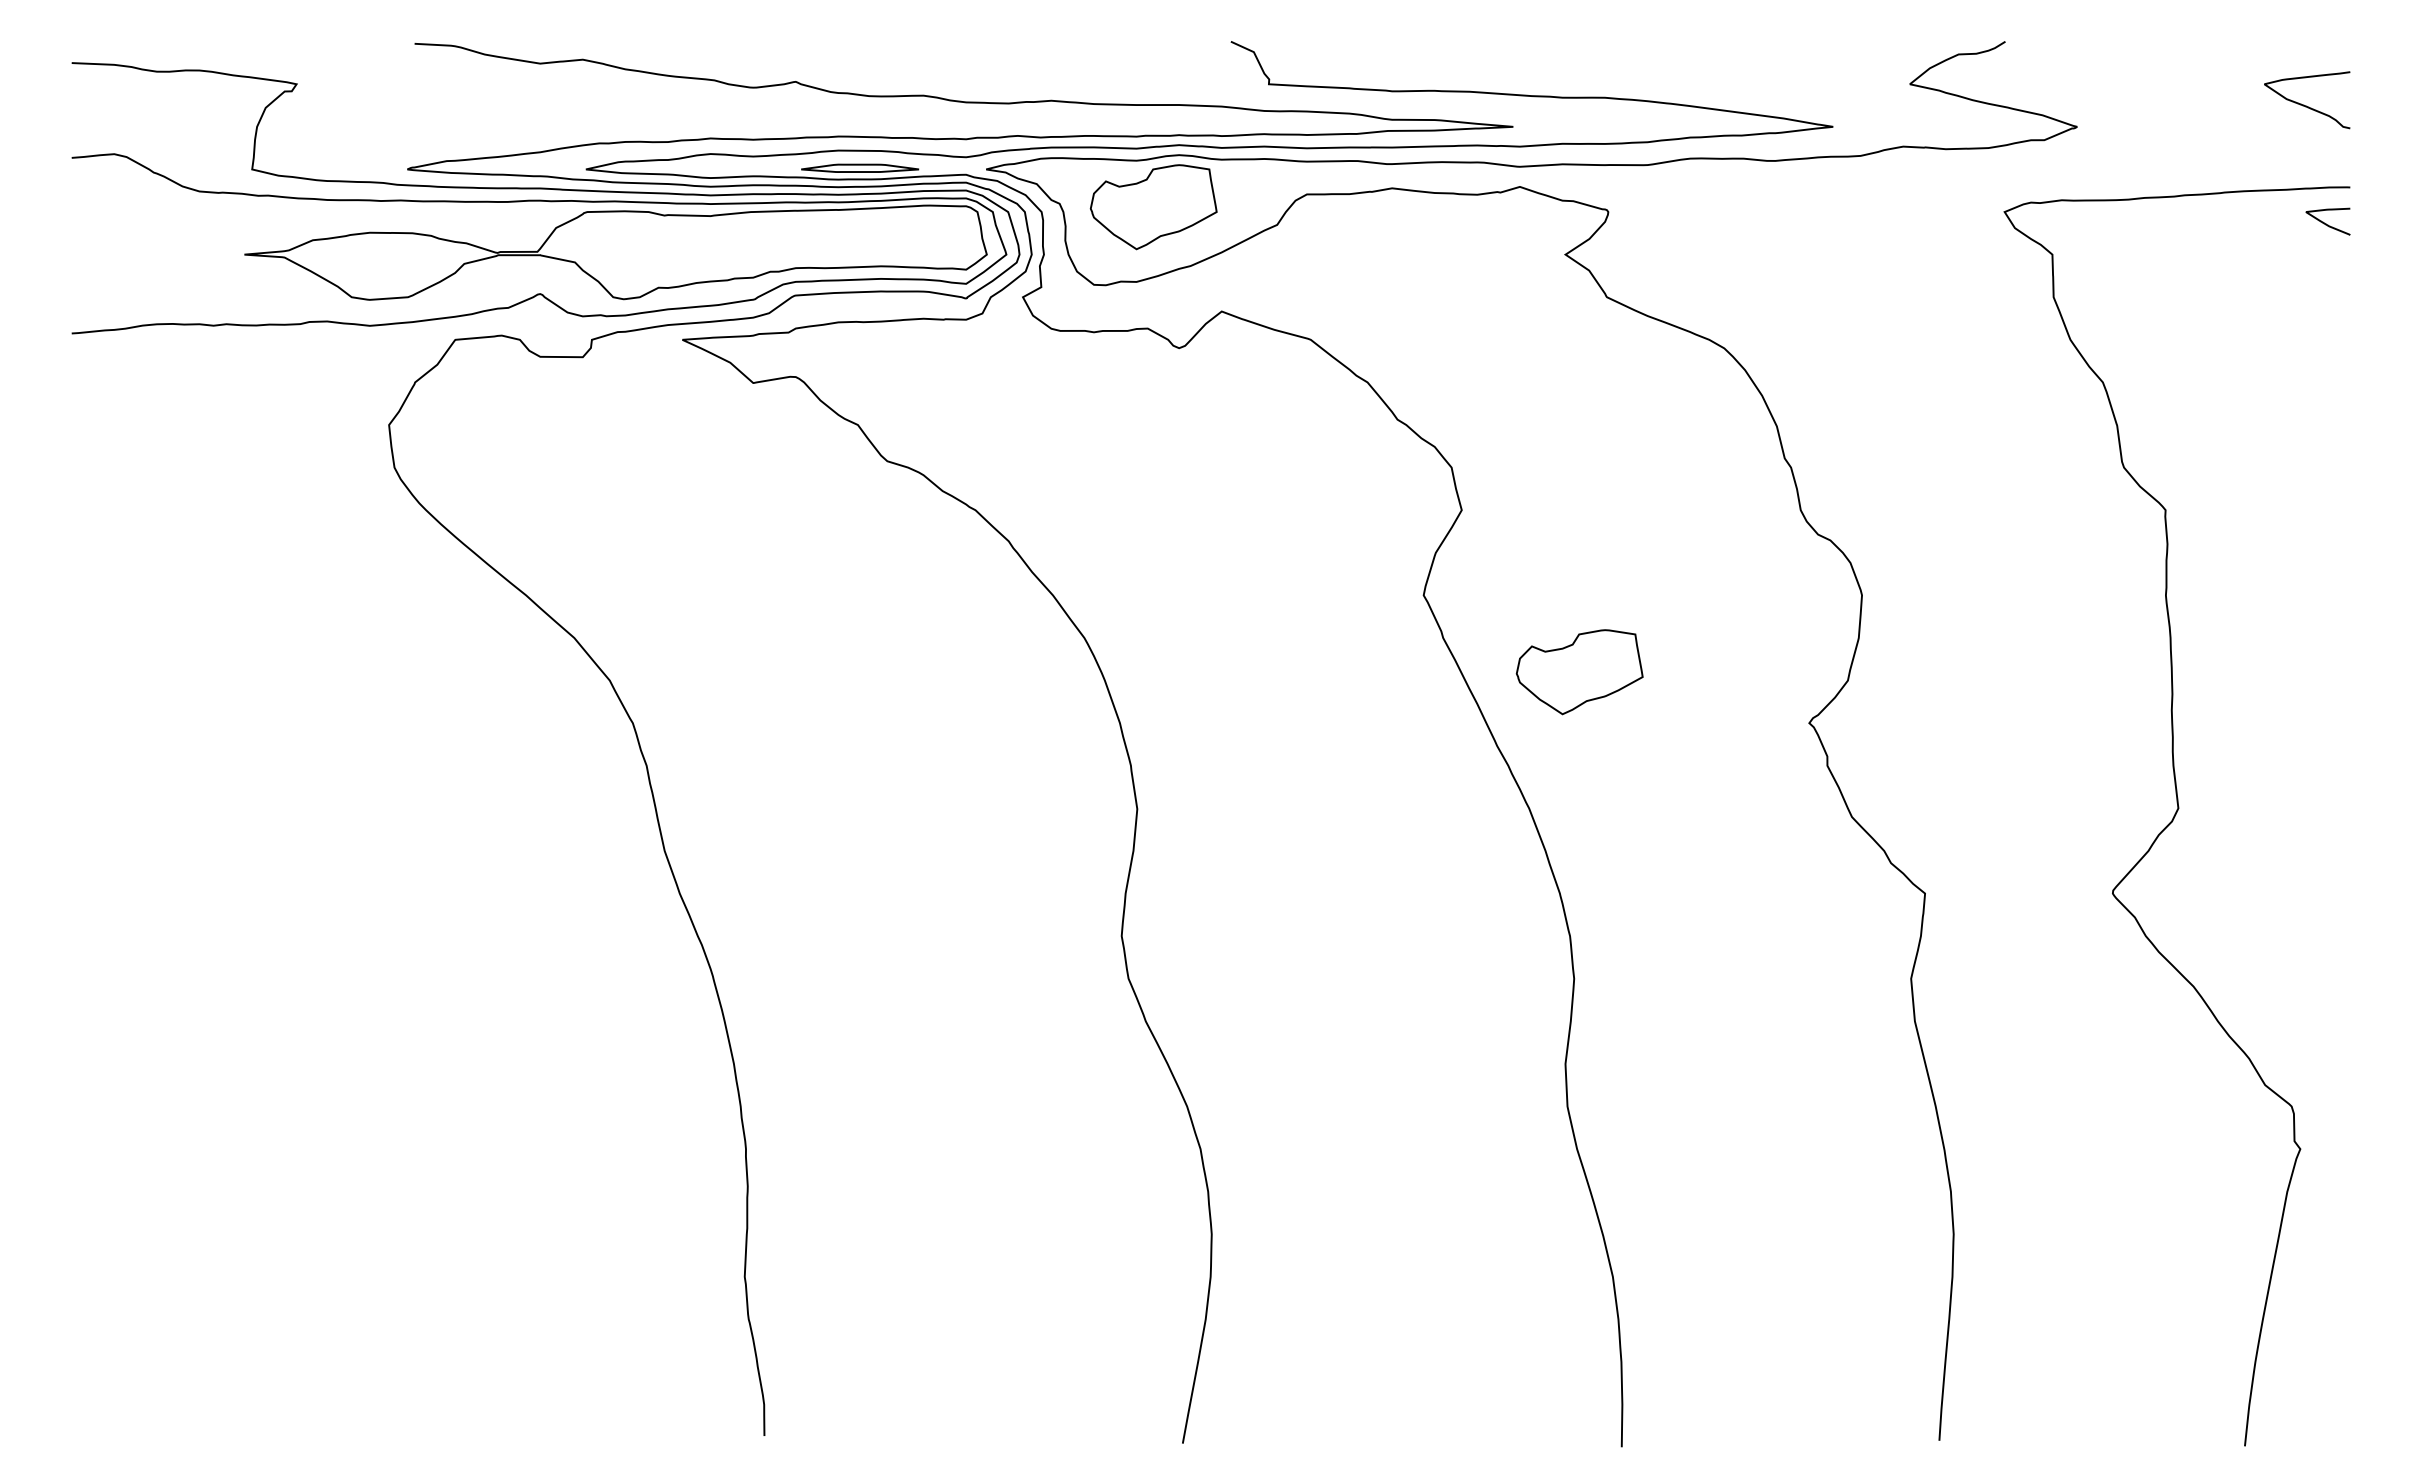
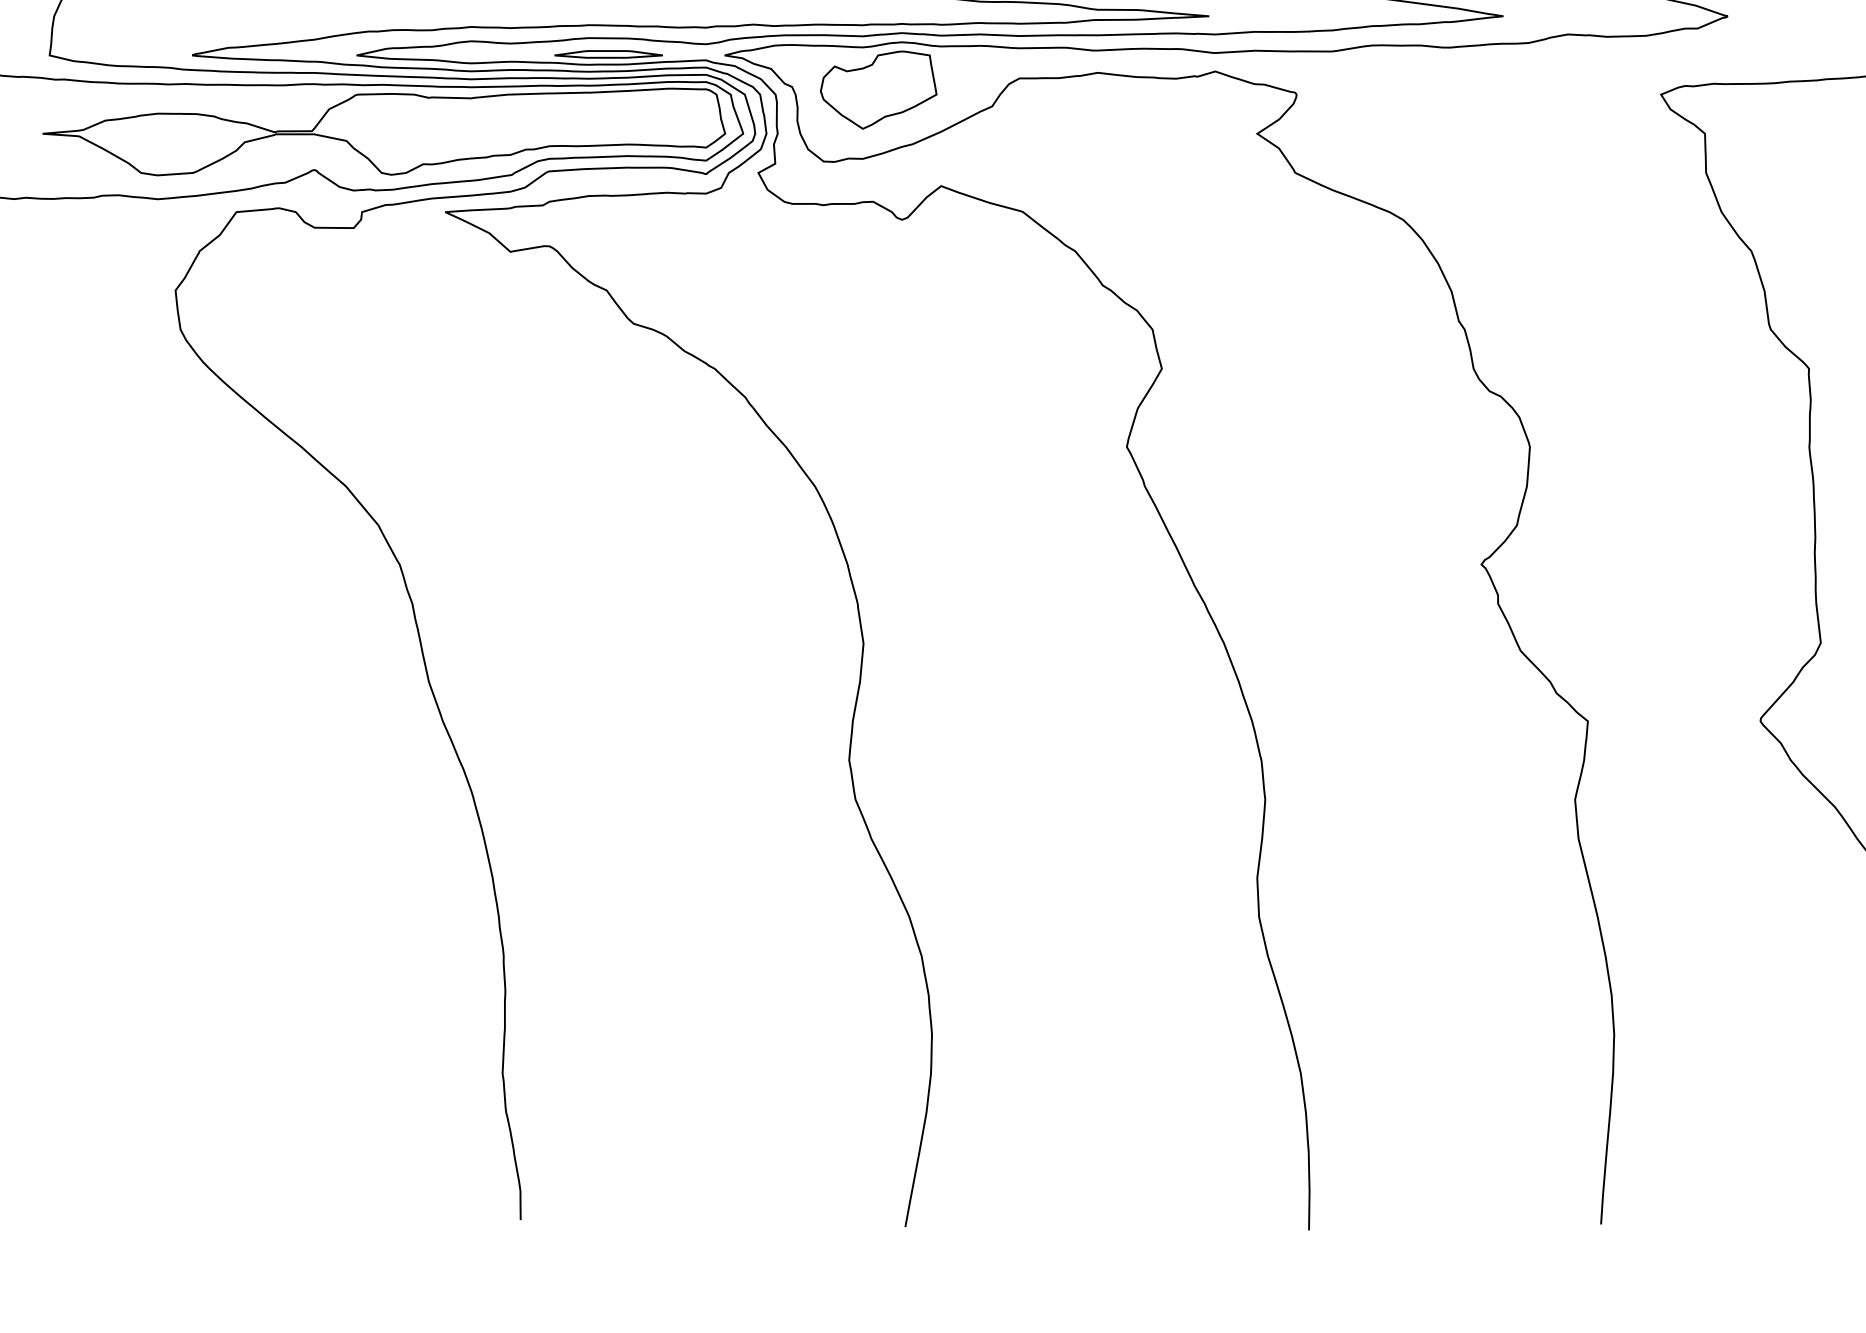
part: (1579, 672) -> (1270, 518), removed

